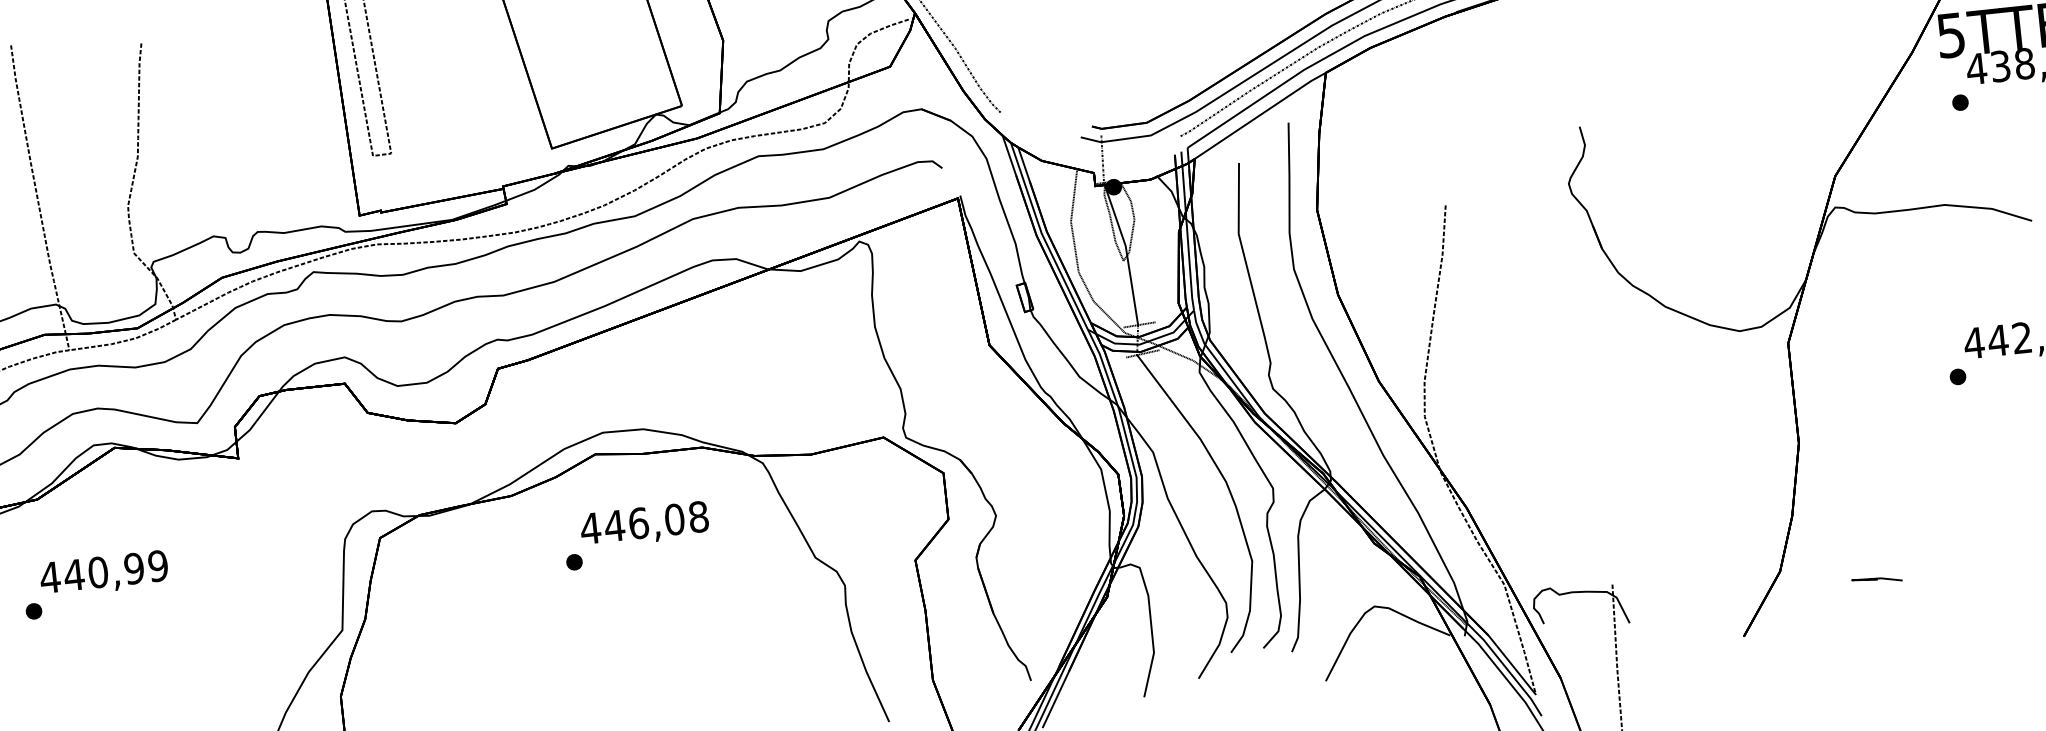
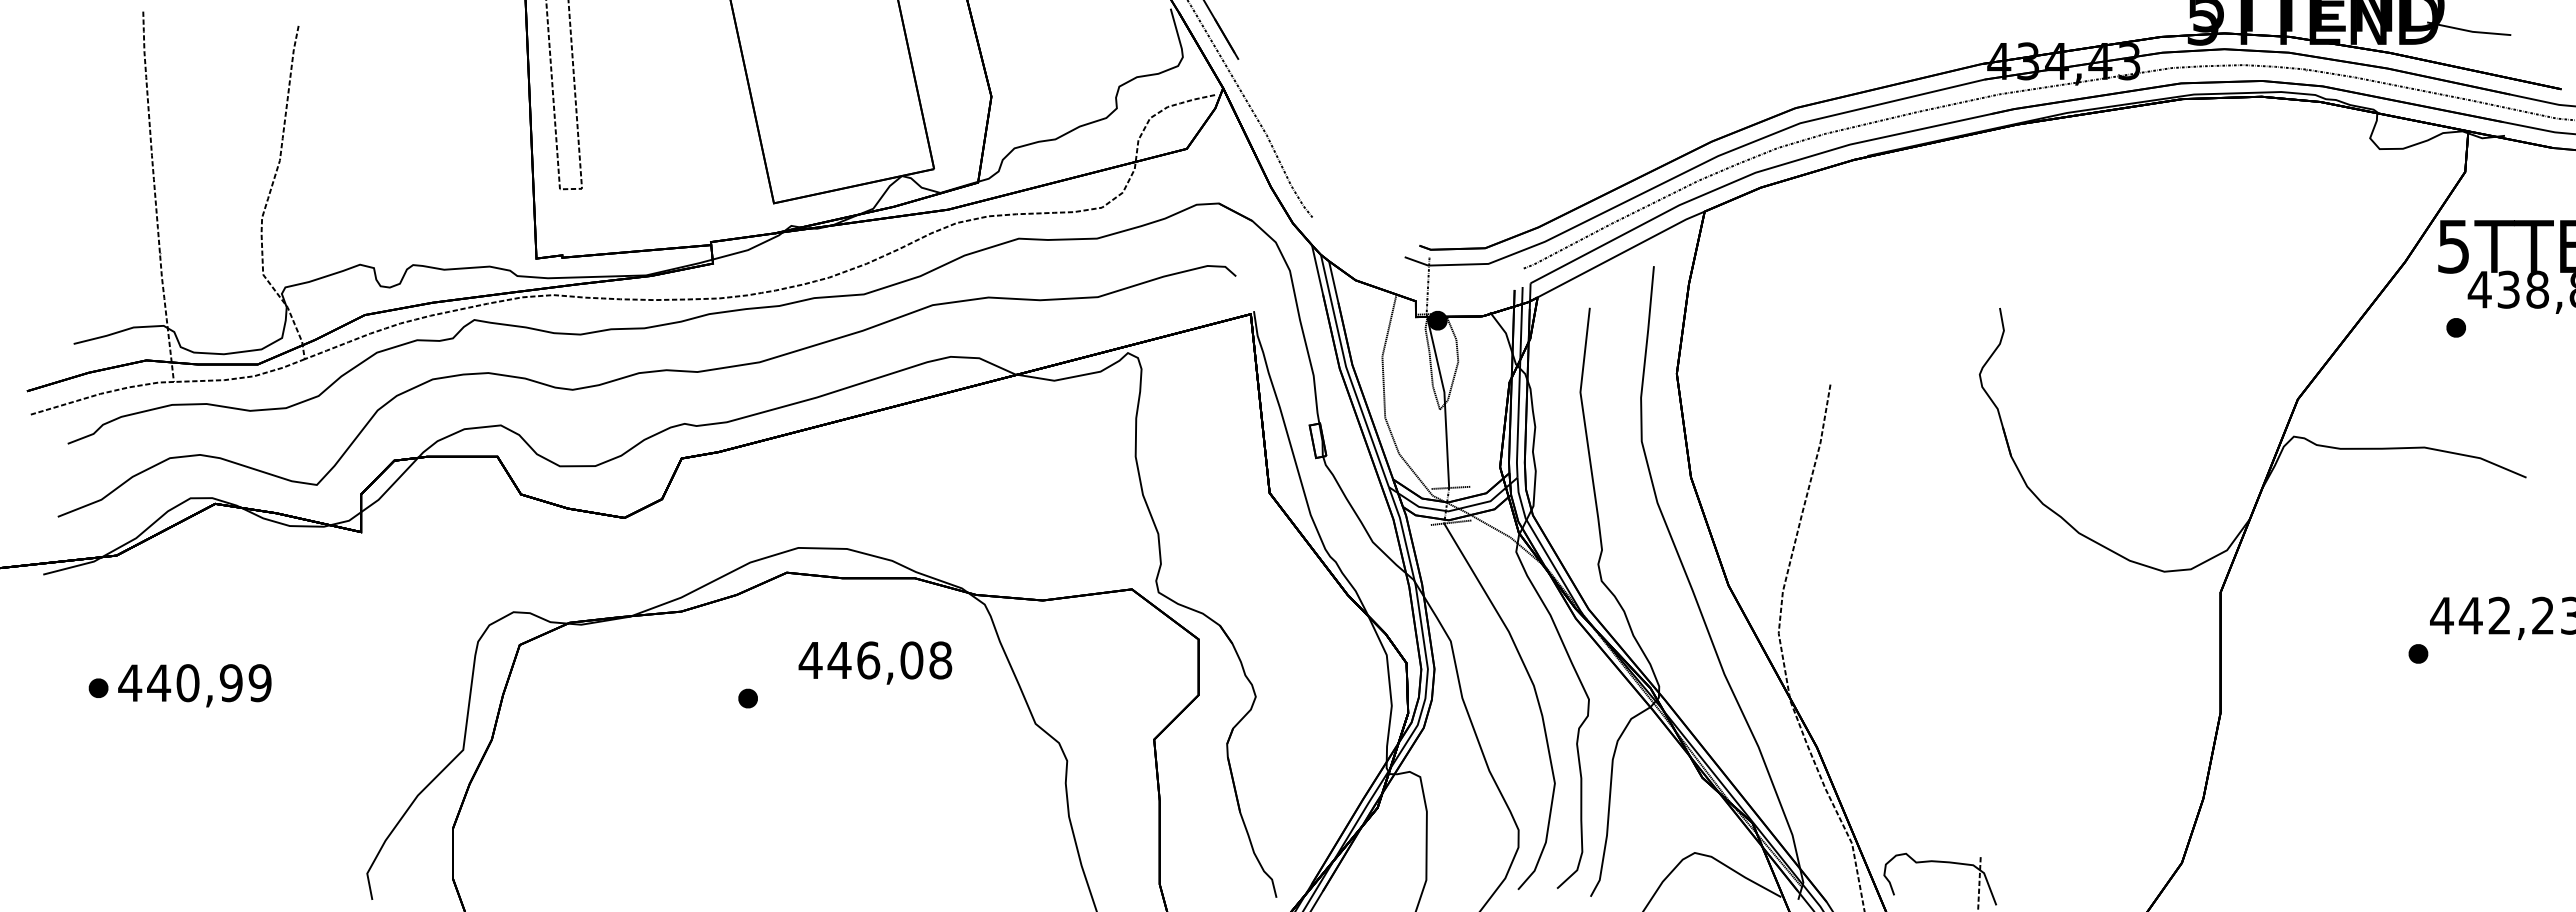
text: (644, 524) -> (875, 662), moved
text: (103, 573) -> (194, 685), moved
line: (1877, 580) -> (2296, 885), removed

